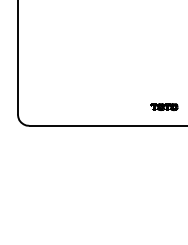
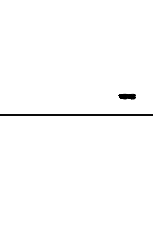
part: (164, 106) -> (126, 96), size x0.6

